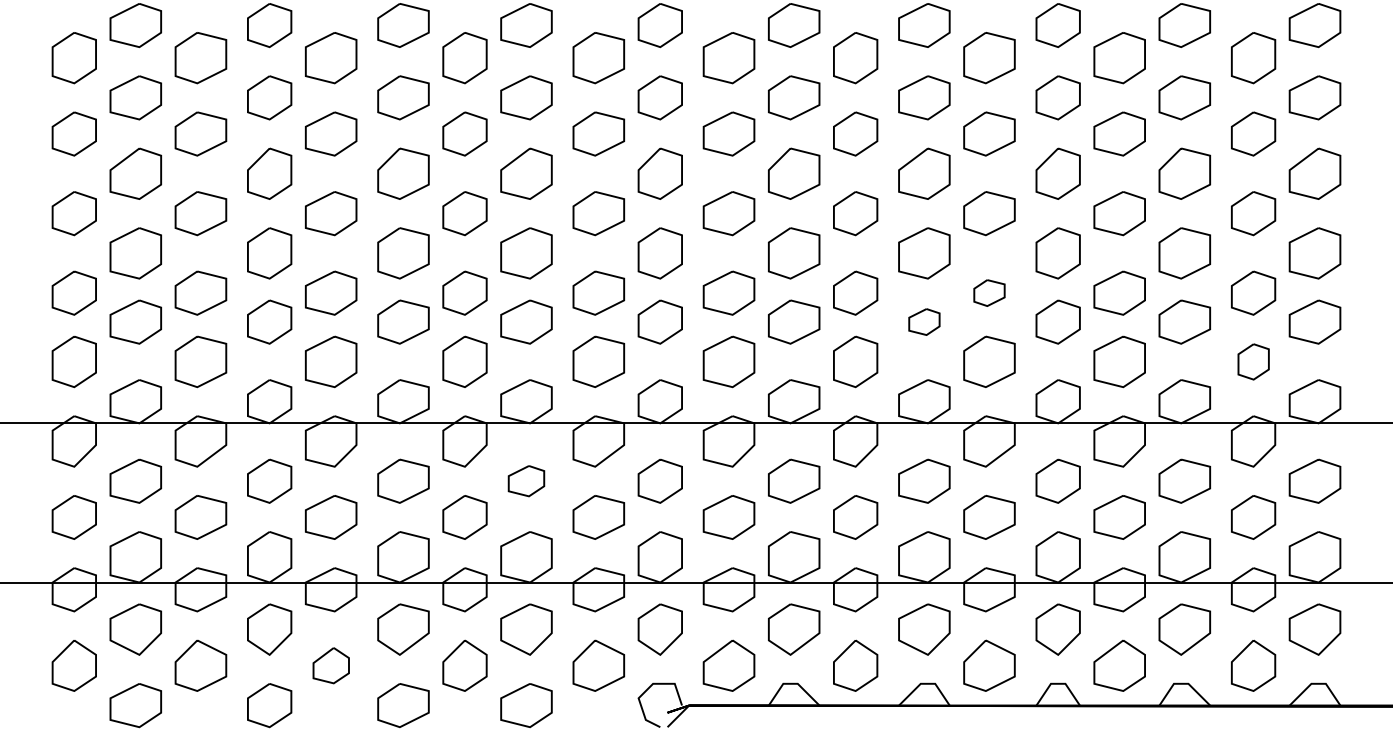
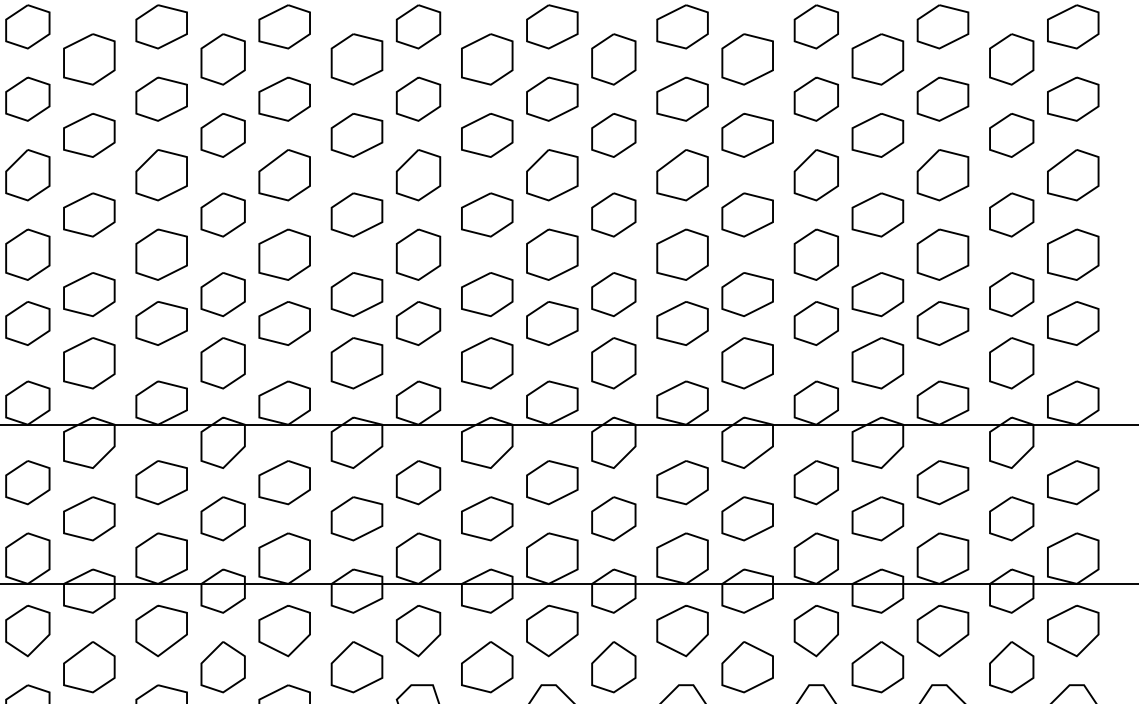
part: (989, 292) -> (747, 293), size x1.67
part: (924, 321) -> (682, 322), size x1.67
part: (1253, 361) -> (1011, 362), size x1.43
part: (526, 480) -> (284, 481), size x1.43
part: (331, 665) -> (89, 666), size x1.43

